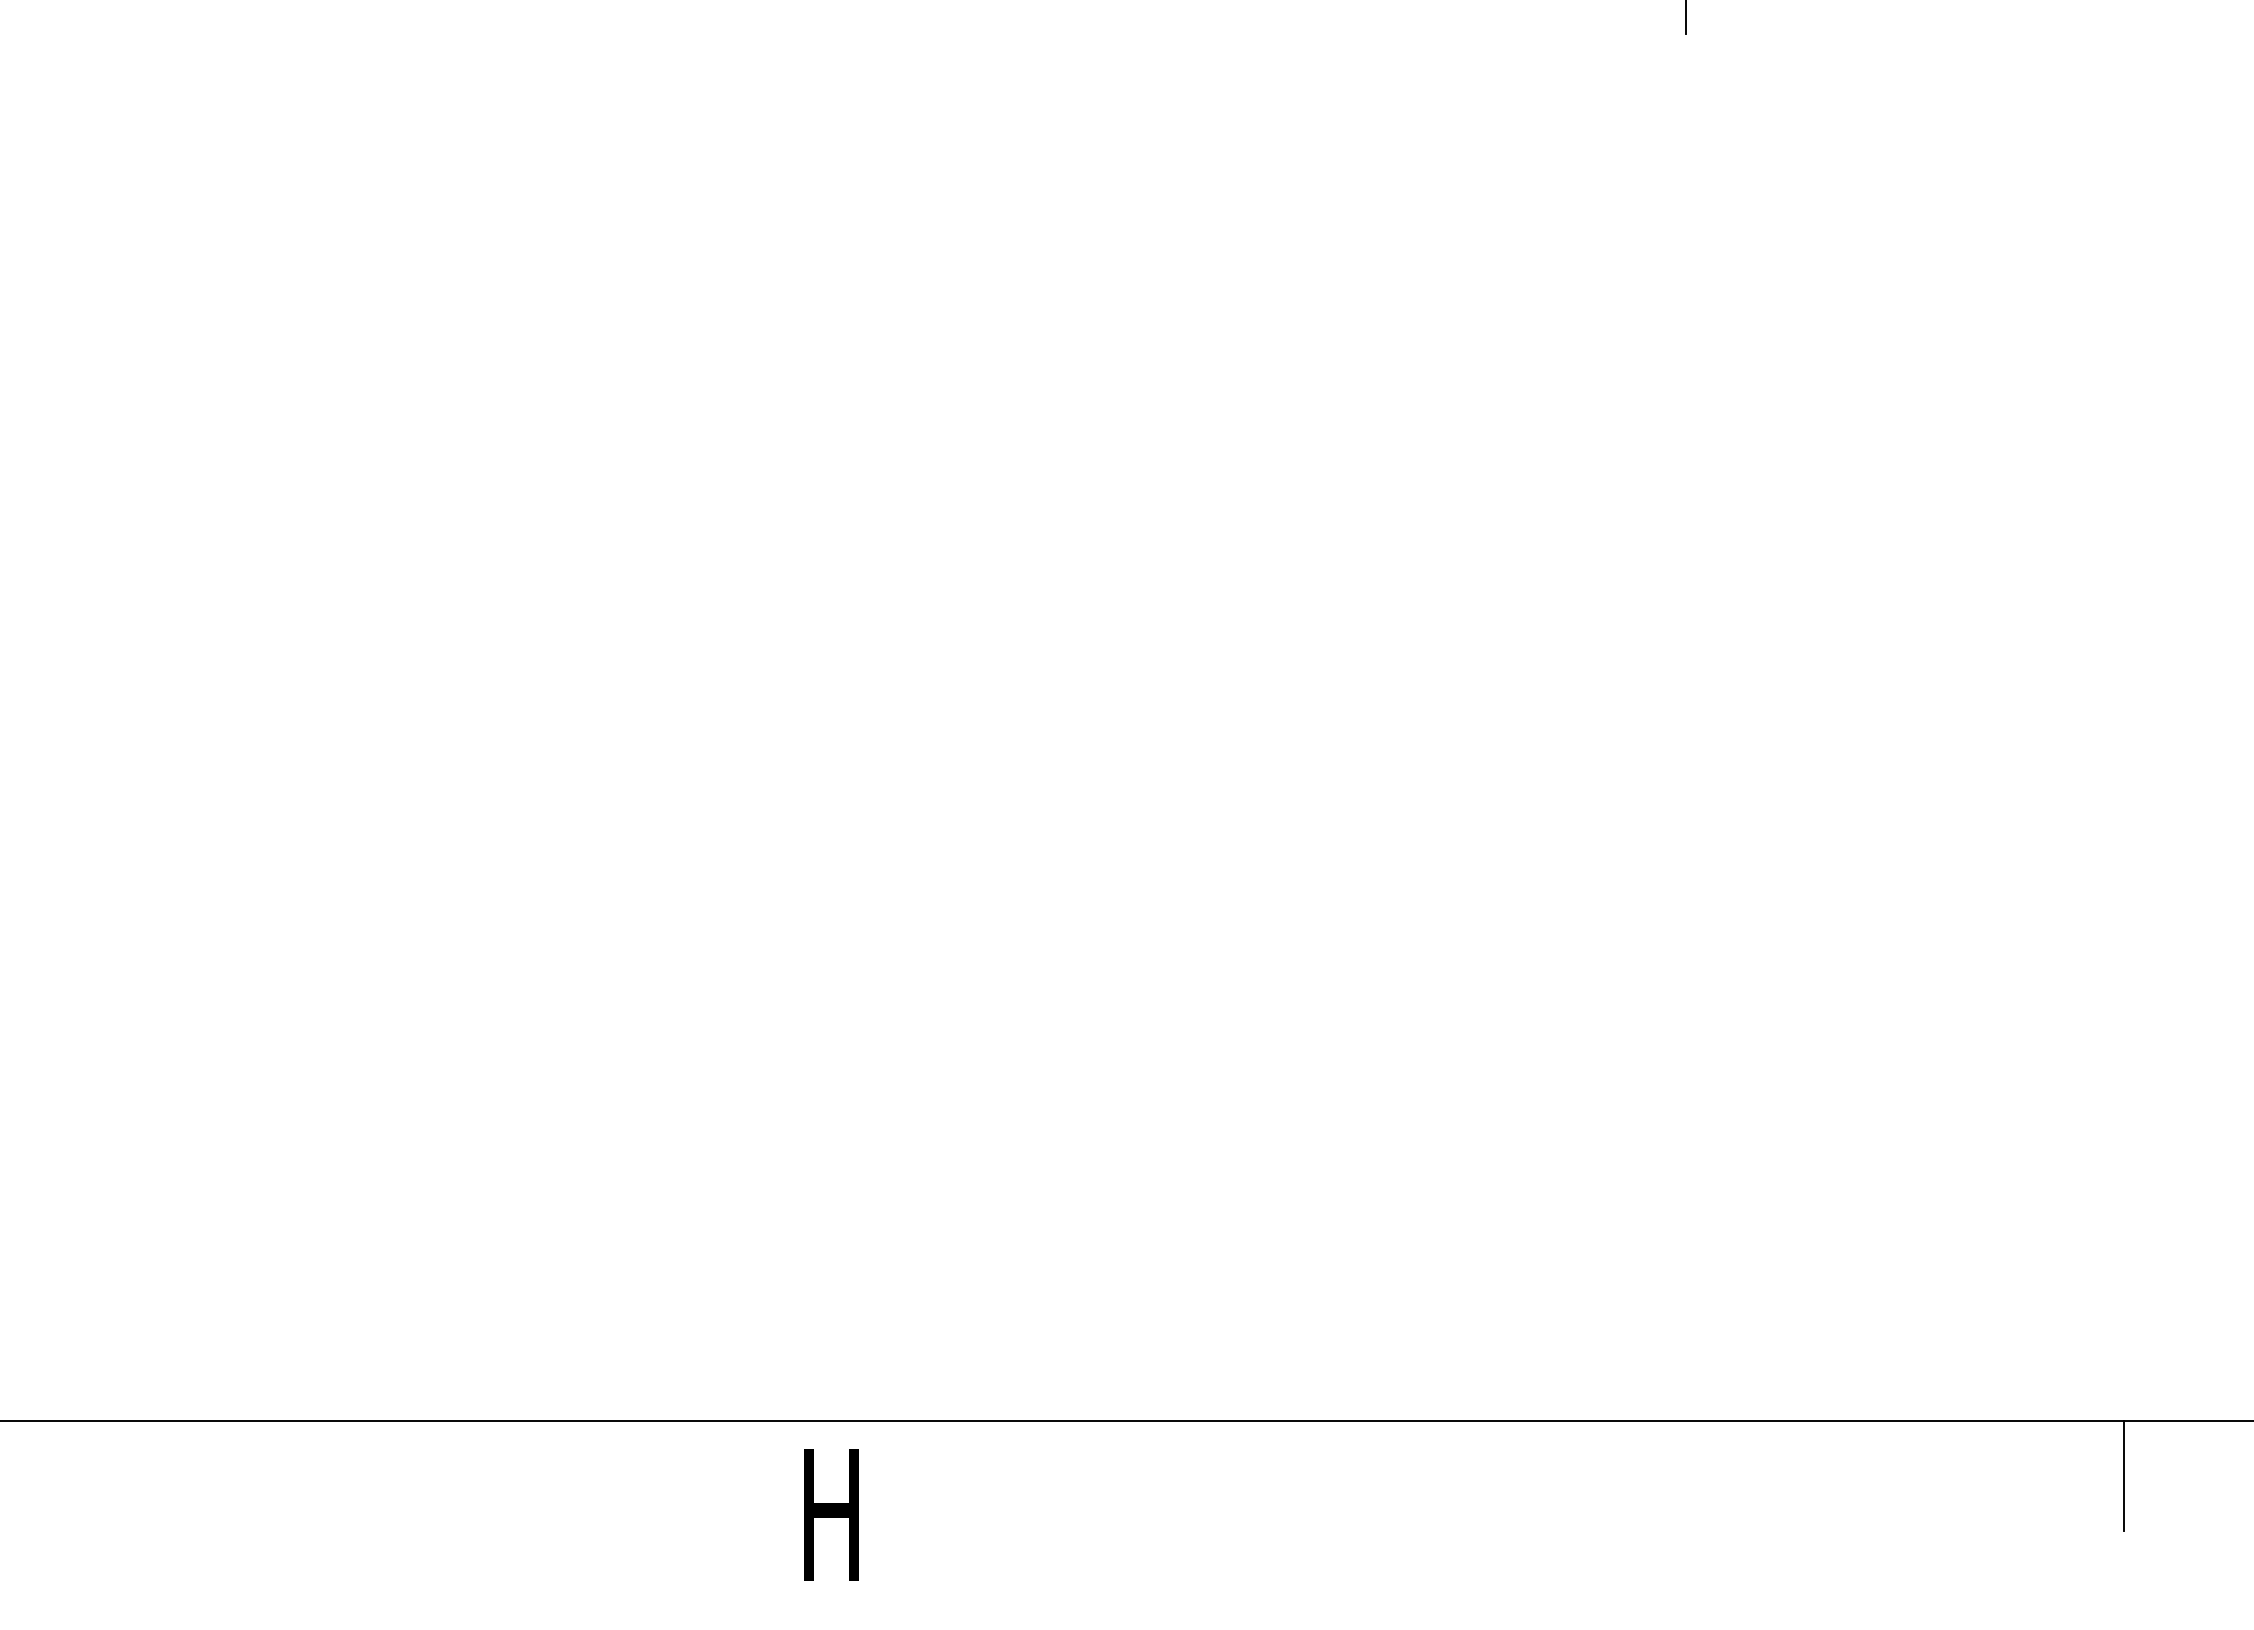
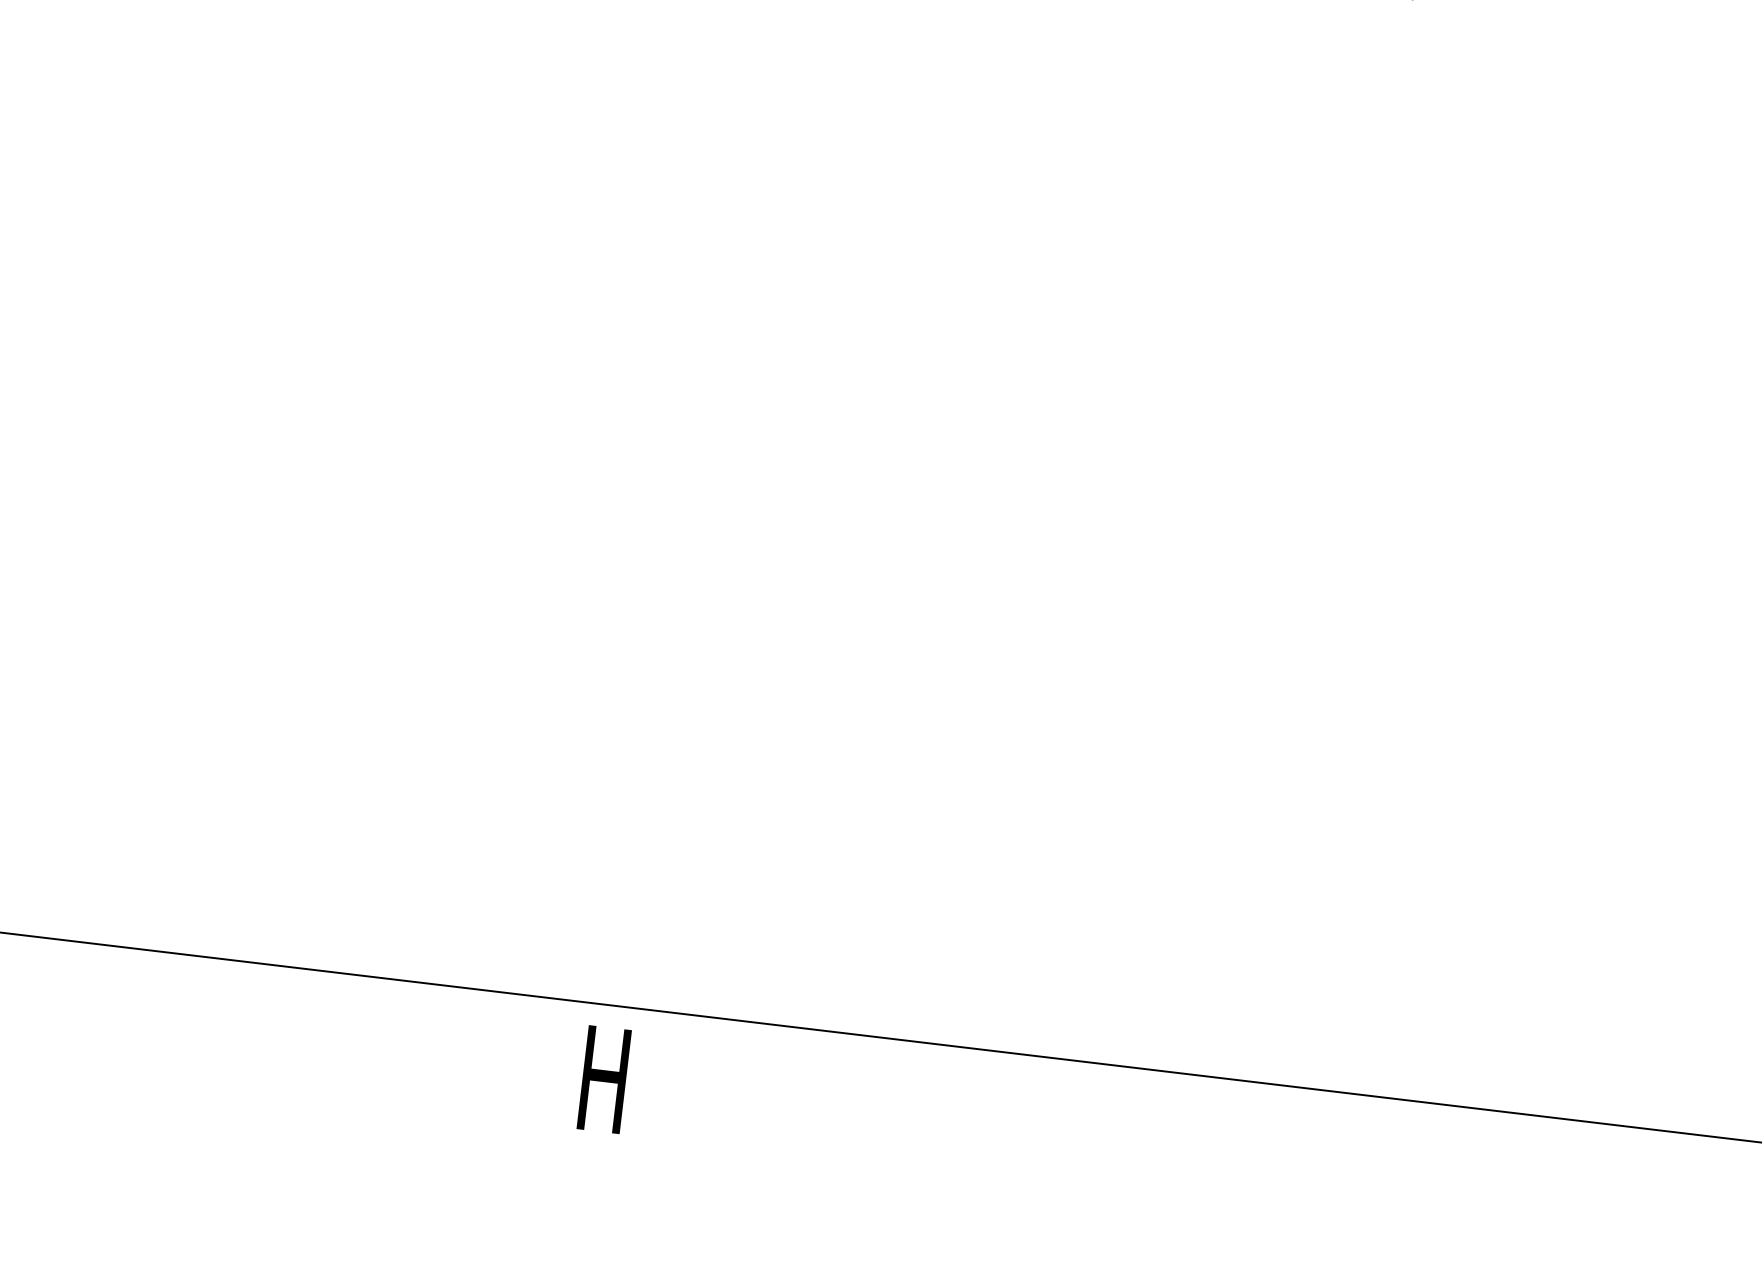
line: (2123, 1475) -> (1620, 1169), removed

